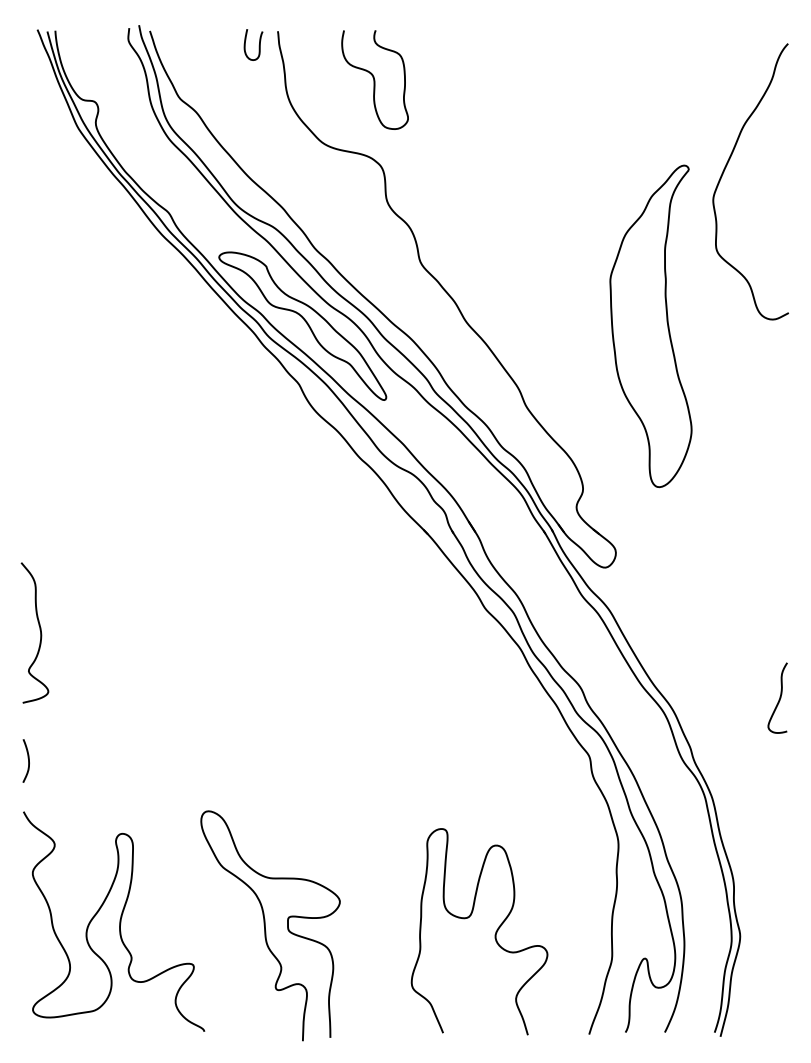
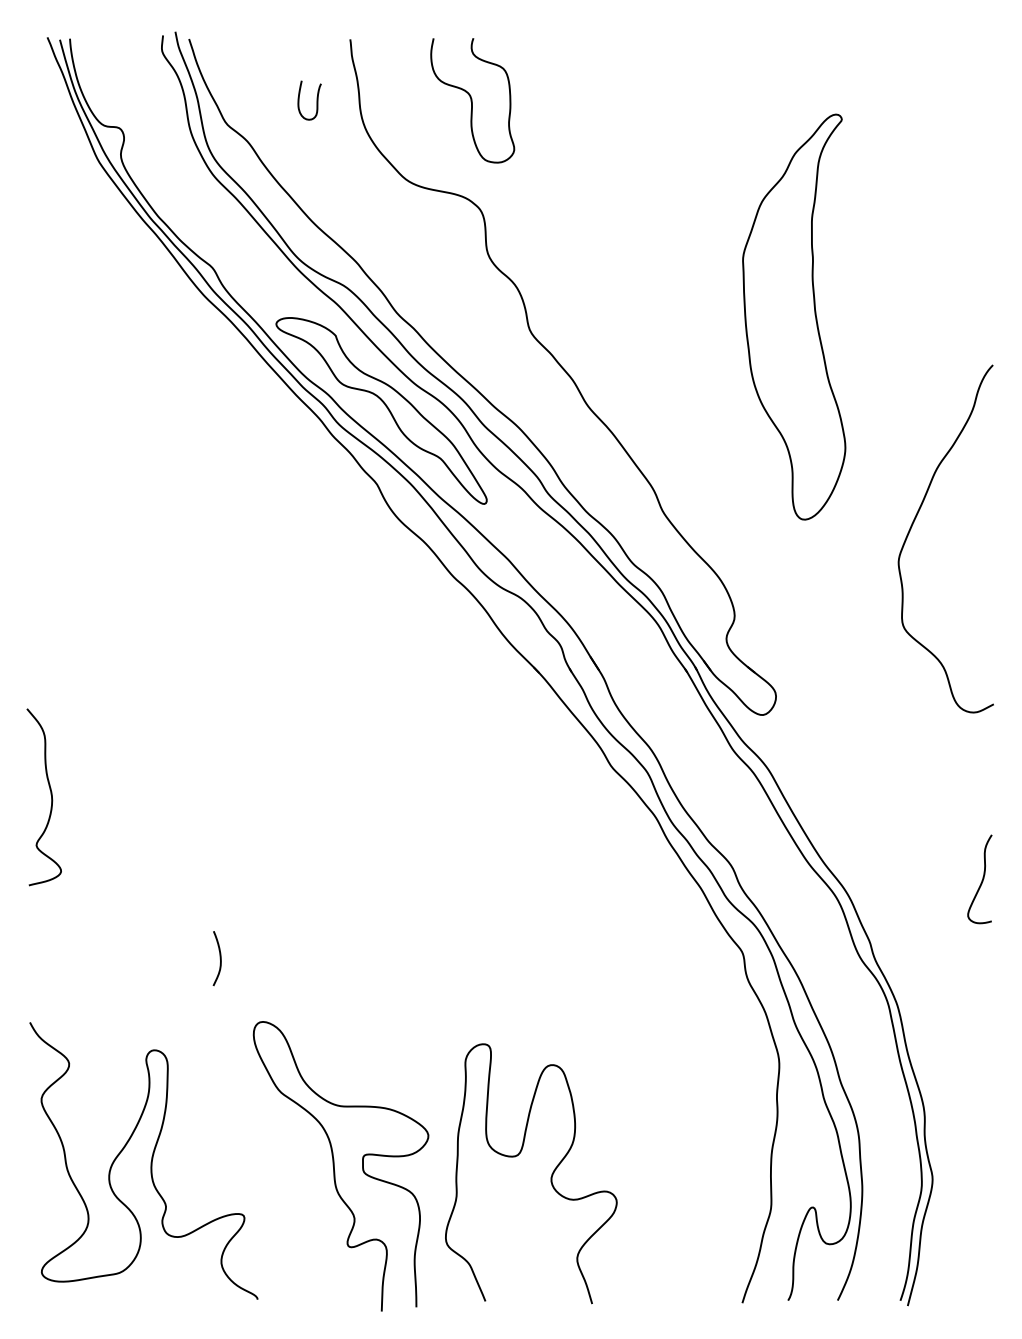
curve: (259, 44) -> (316, 100), moved
curve: (725, 168) -> (914, 522), moved
part: (651, 325) -> (794, 316), moved
curve: (28, 760) -> (219, 958), moved
curve: (494, 934) -> (550, 1177), moved

